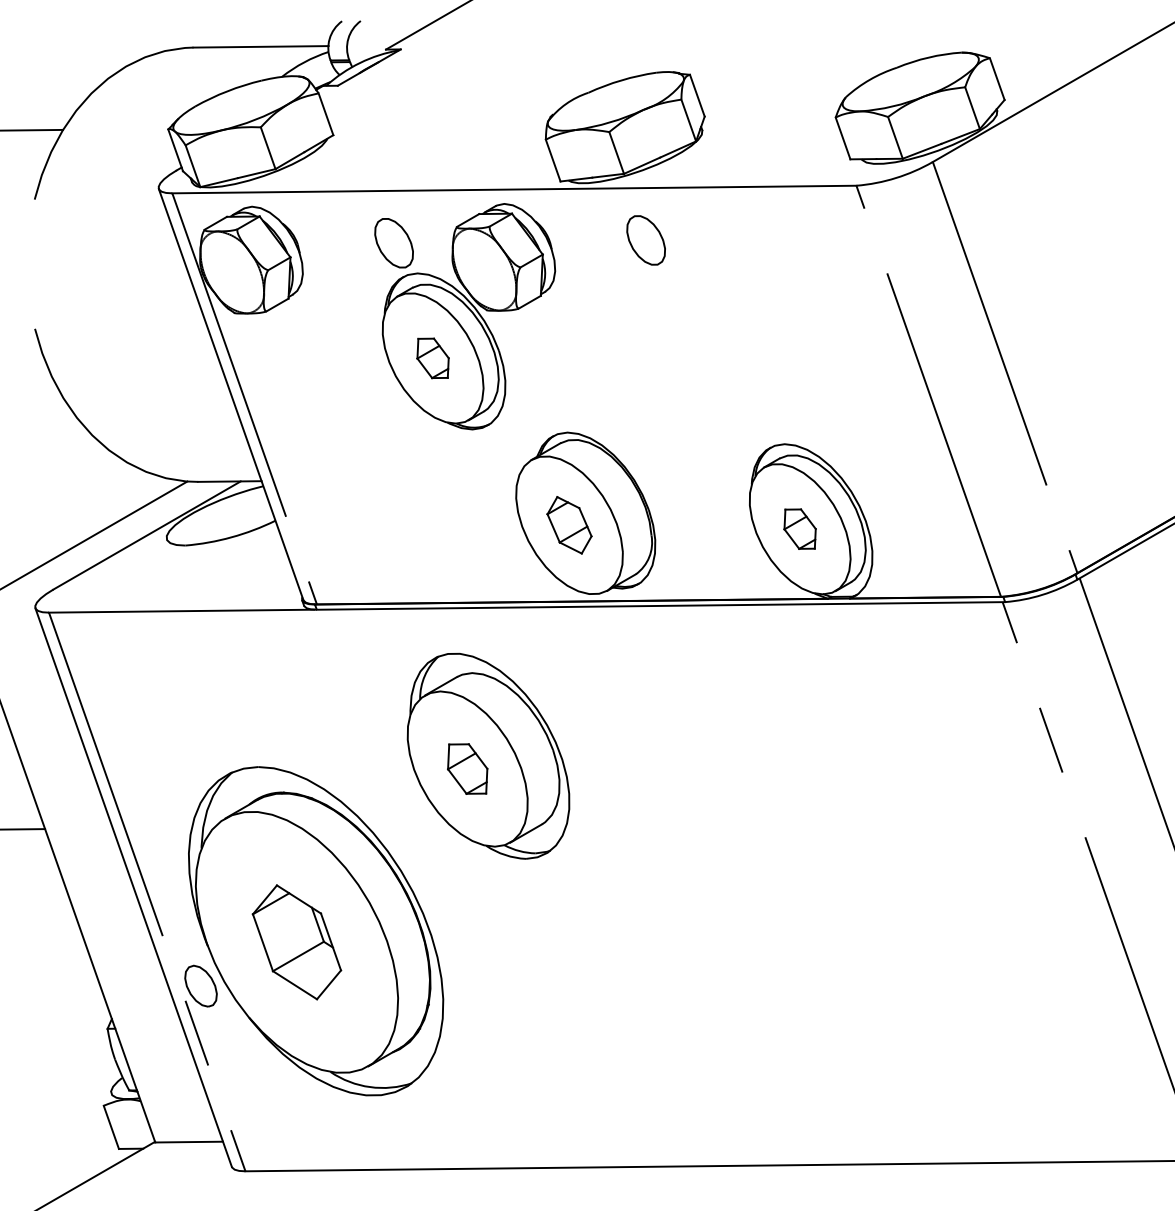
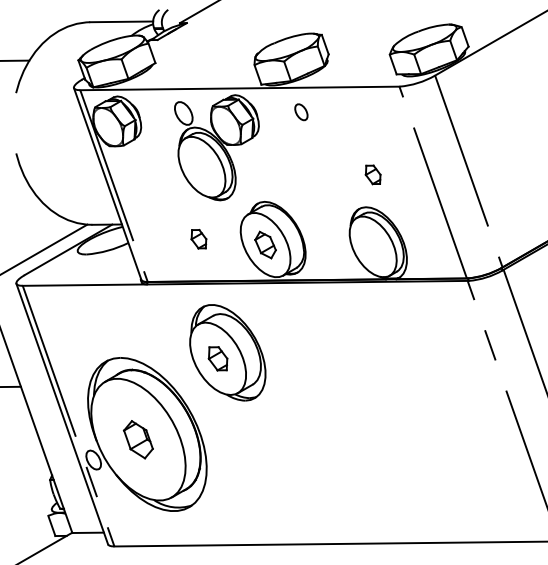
part: (646, 241) -> (301, 112), size x0.7
part: (432, 358) -> (198, 239), moved
part: (798, 528) -> (372, 174), moved
part: (297, 942) -> (138, 439), size x0.7

